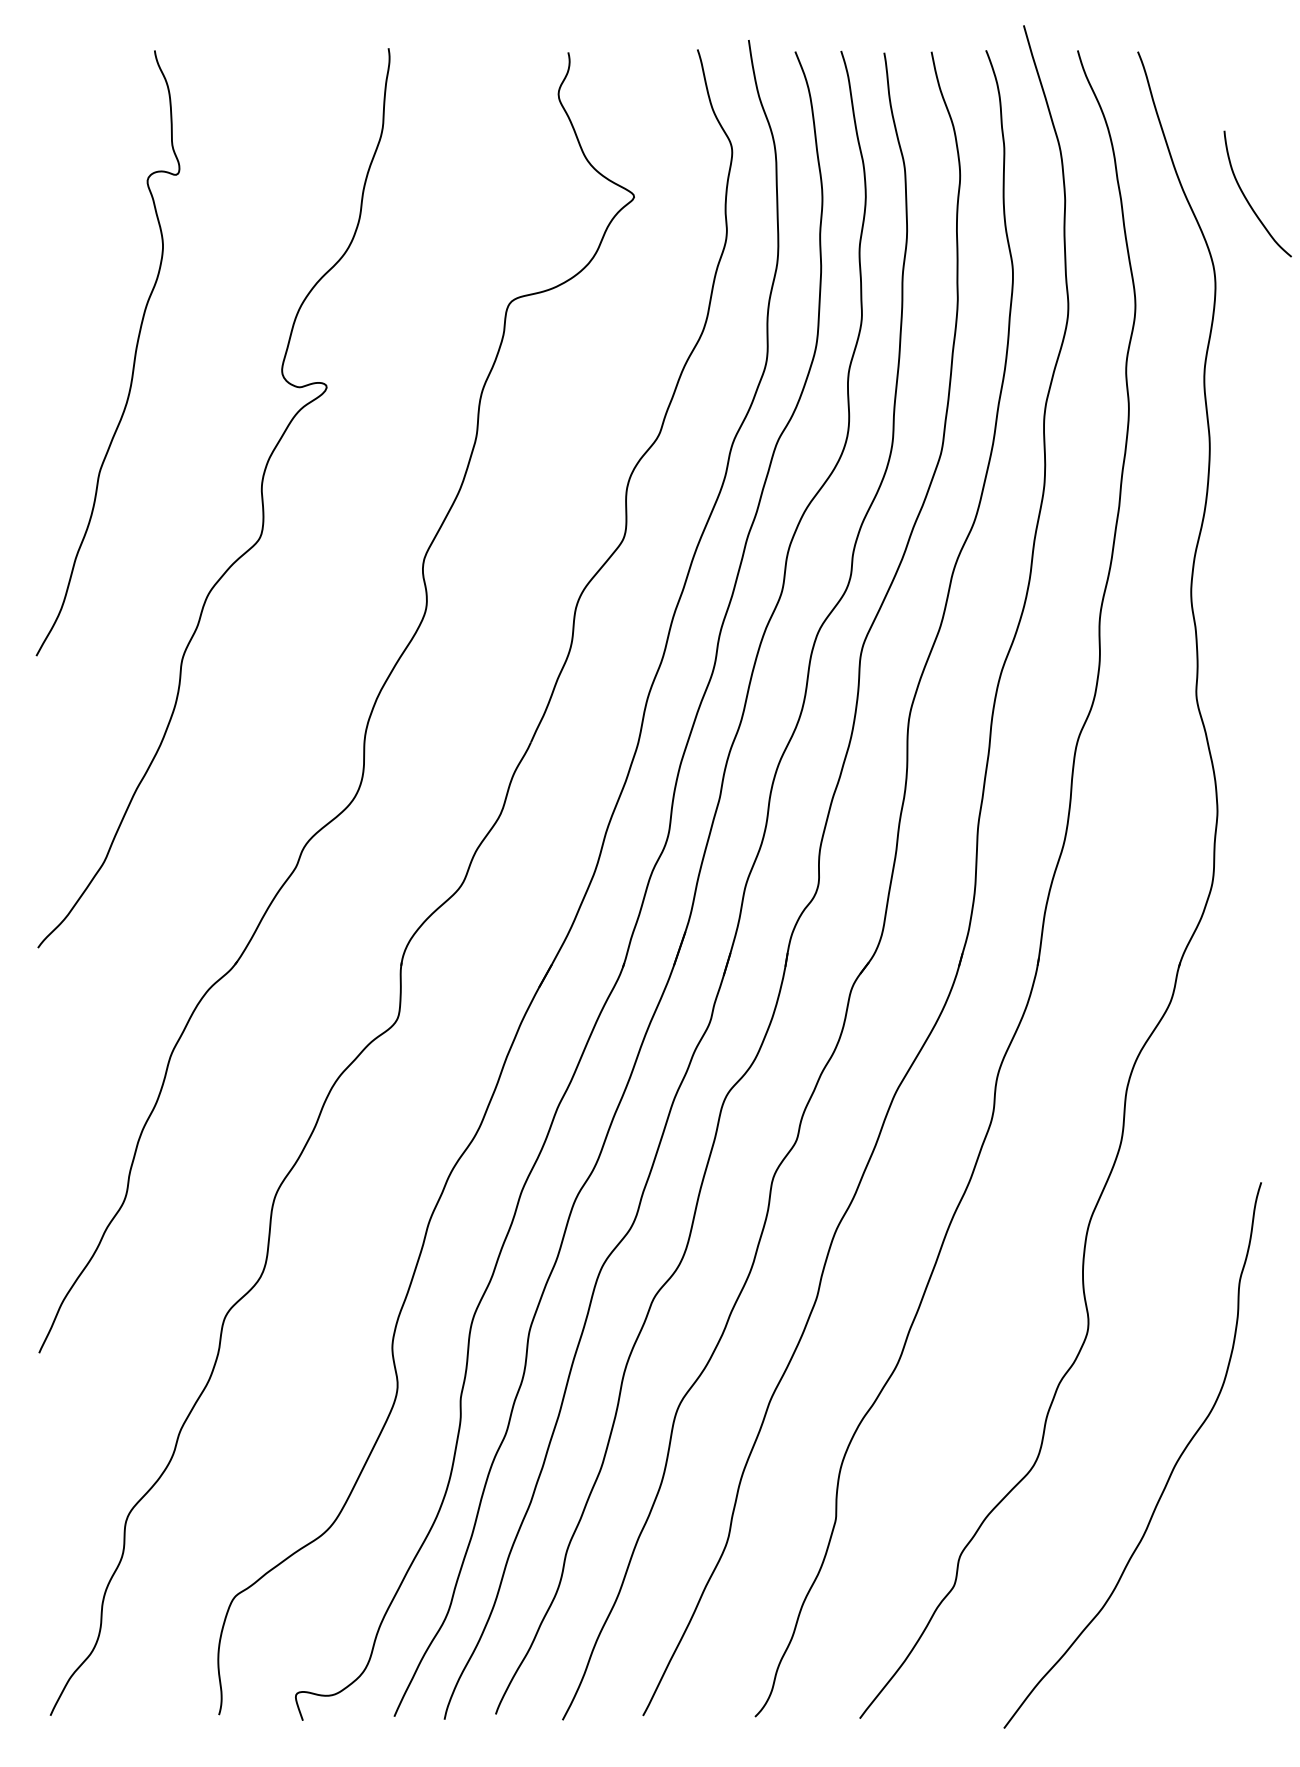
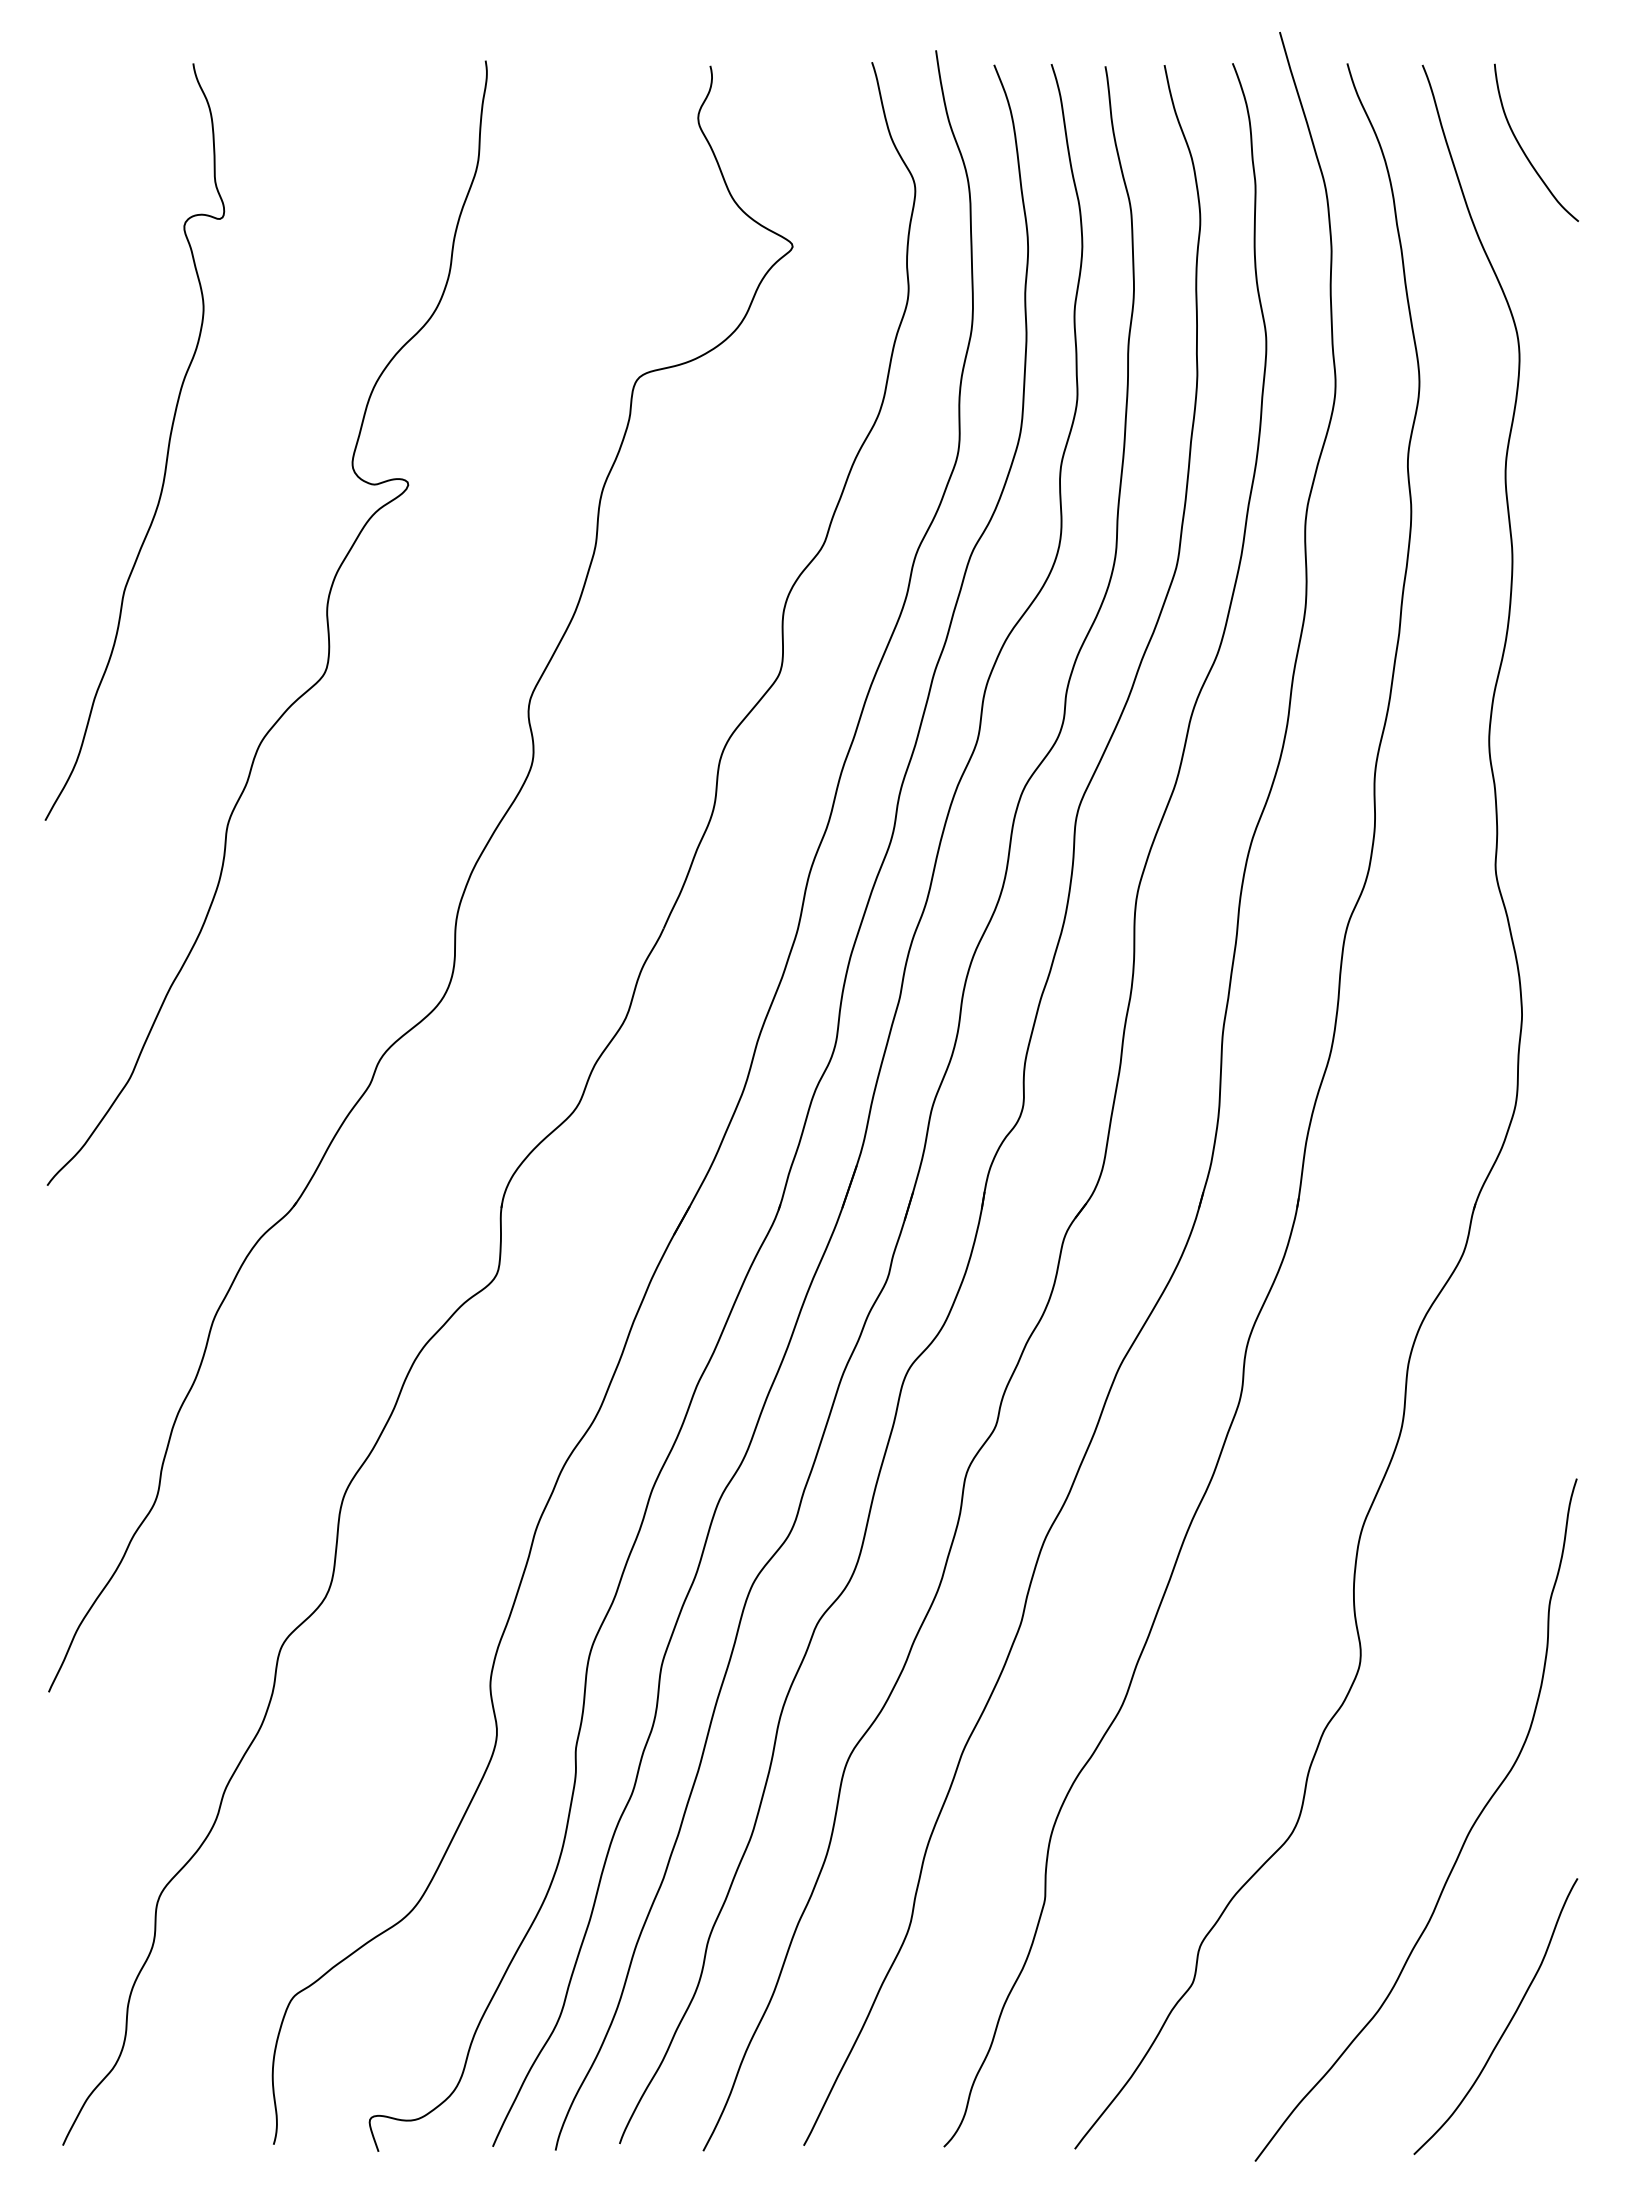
curve: (1247, 199) -> (1523, 149), moved
curve: (1206, 1617) -> (1508, 2022), added

